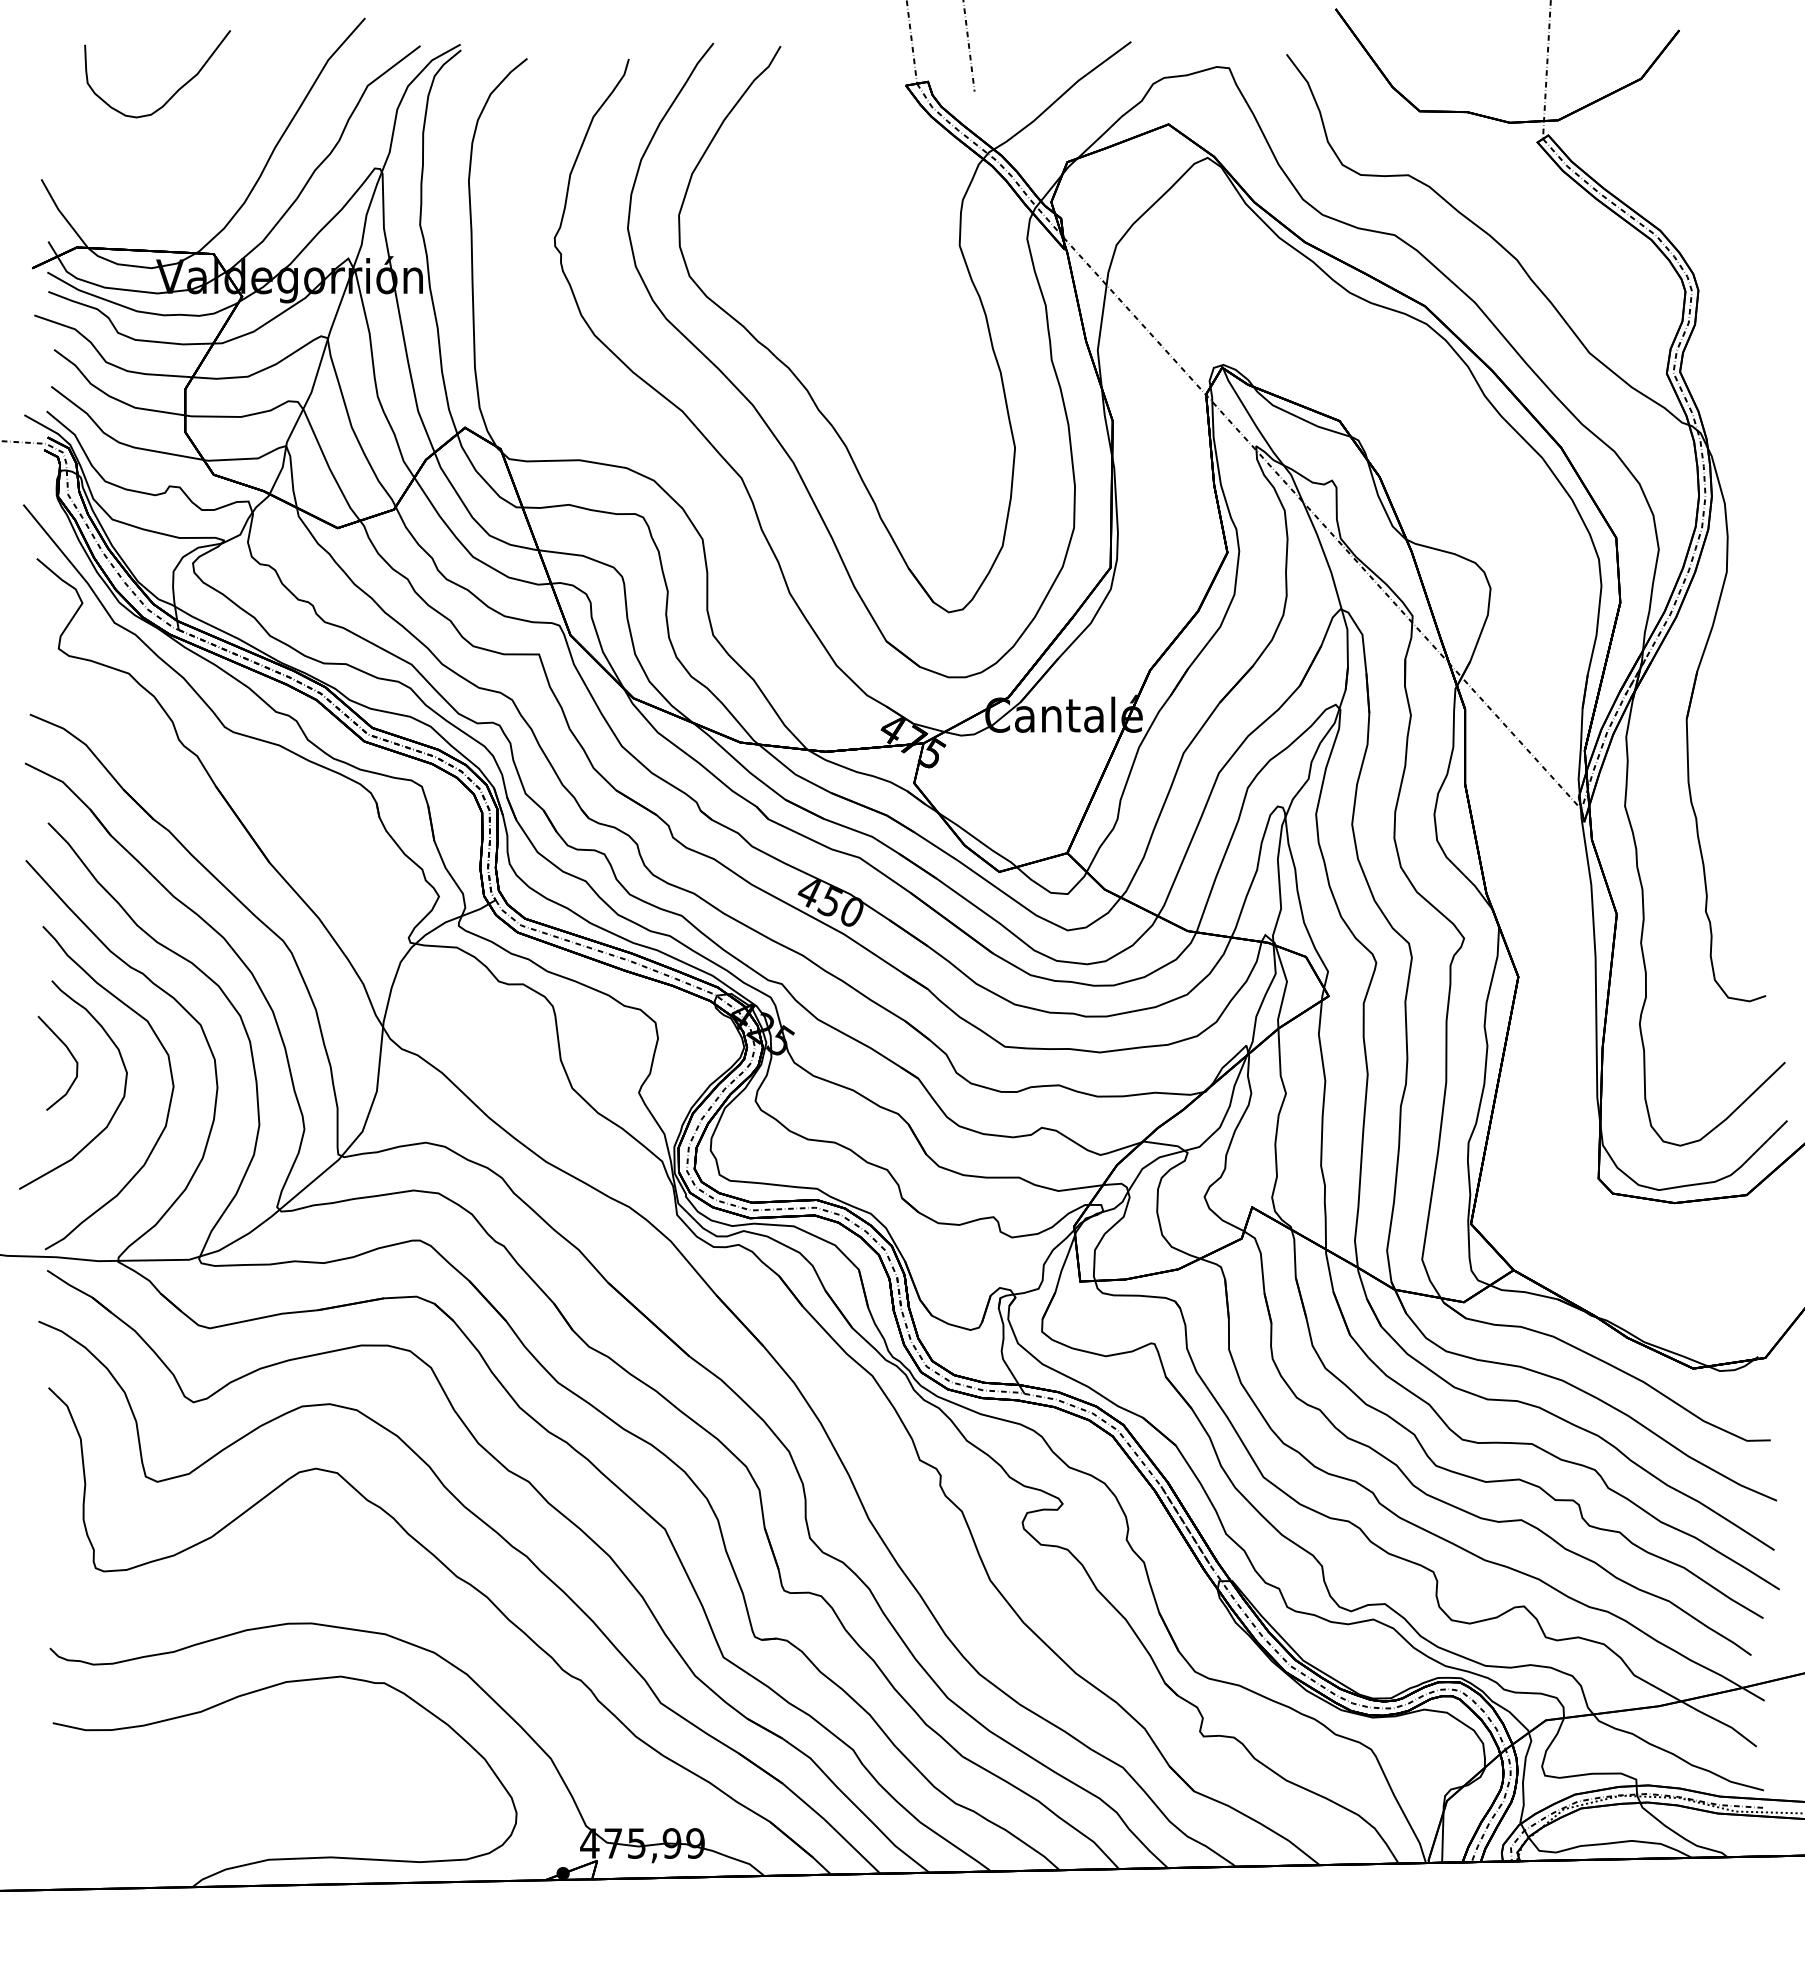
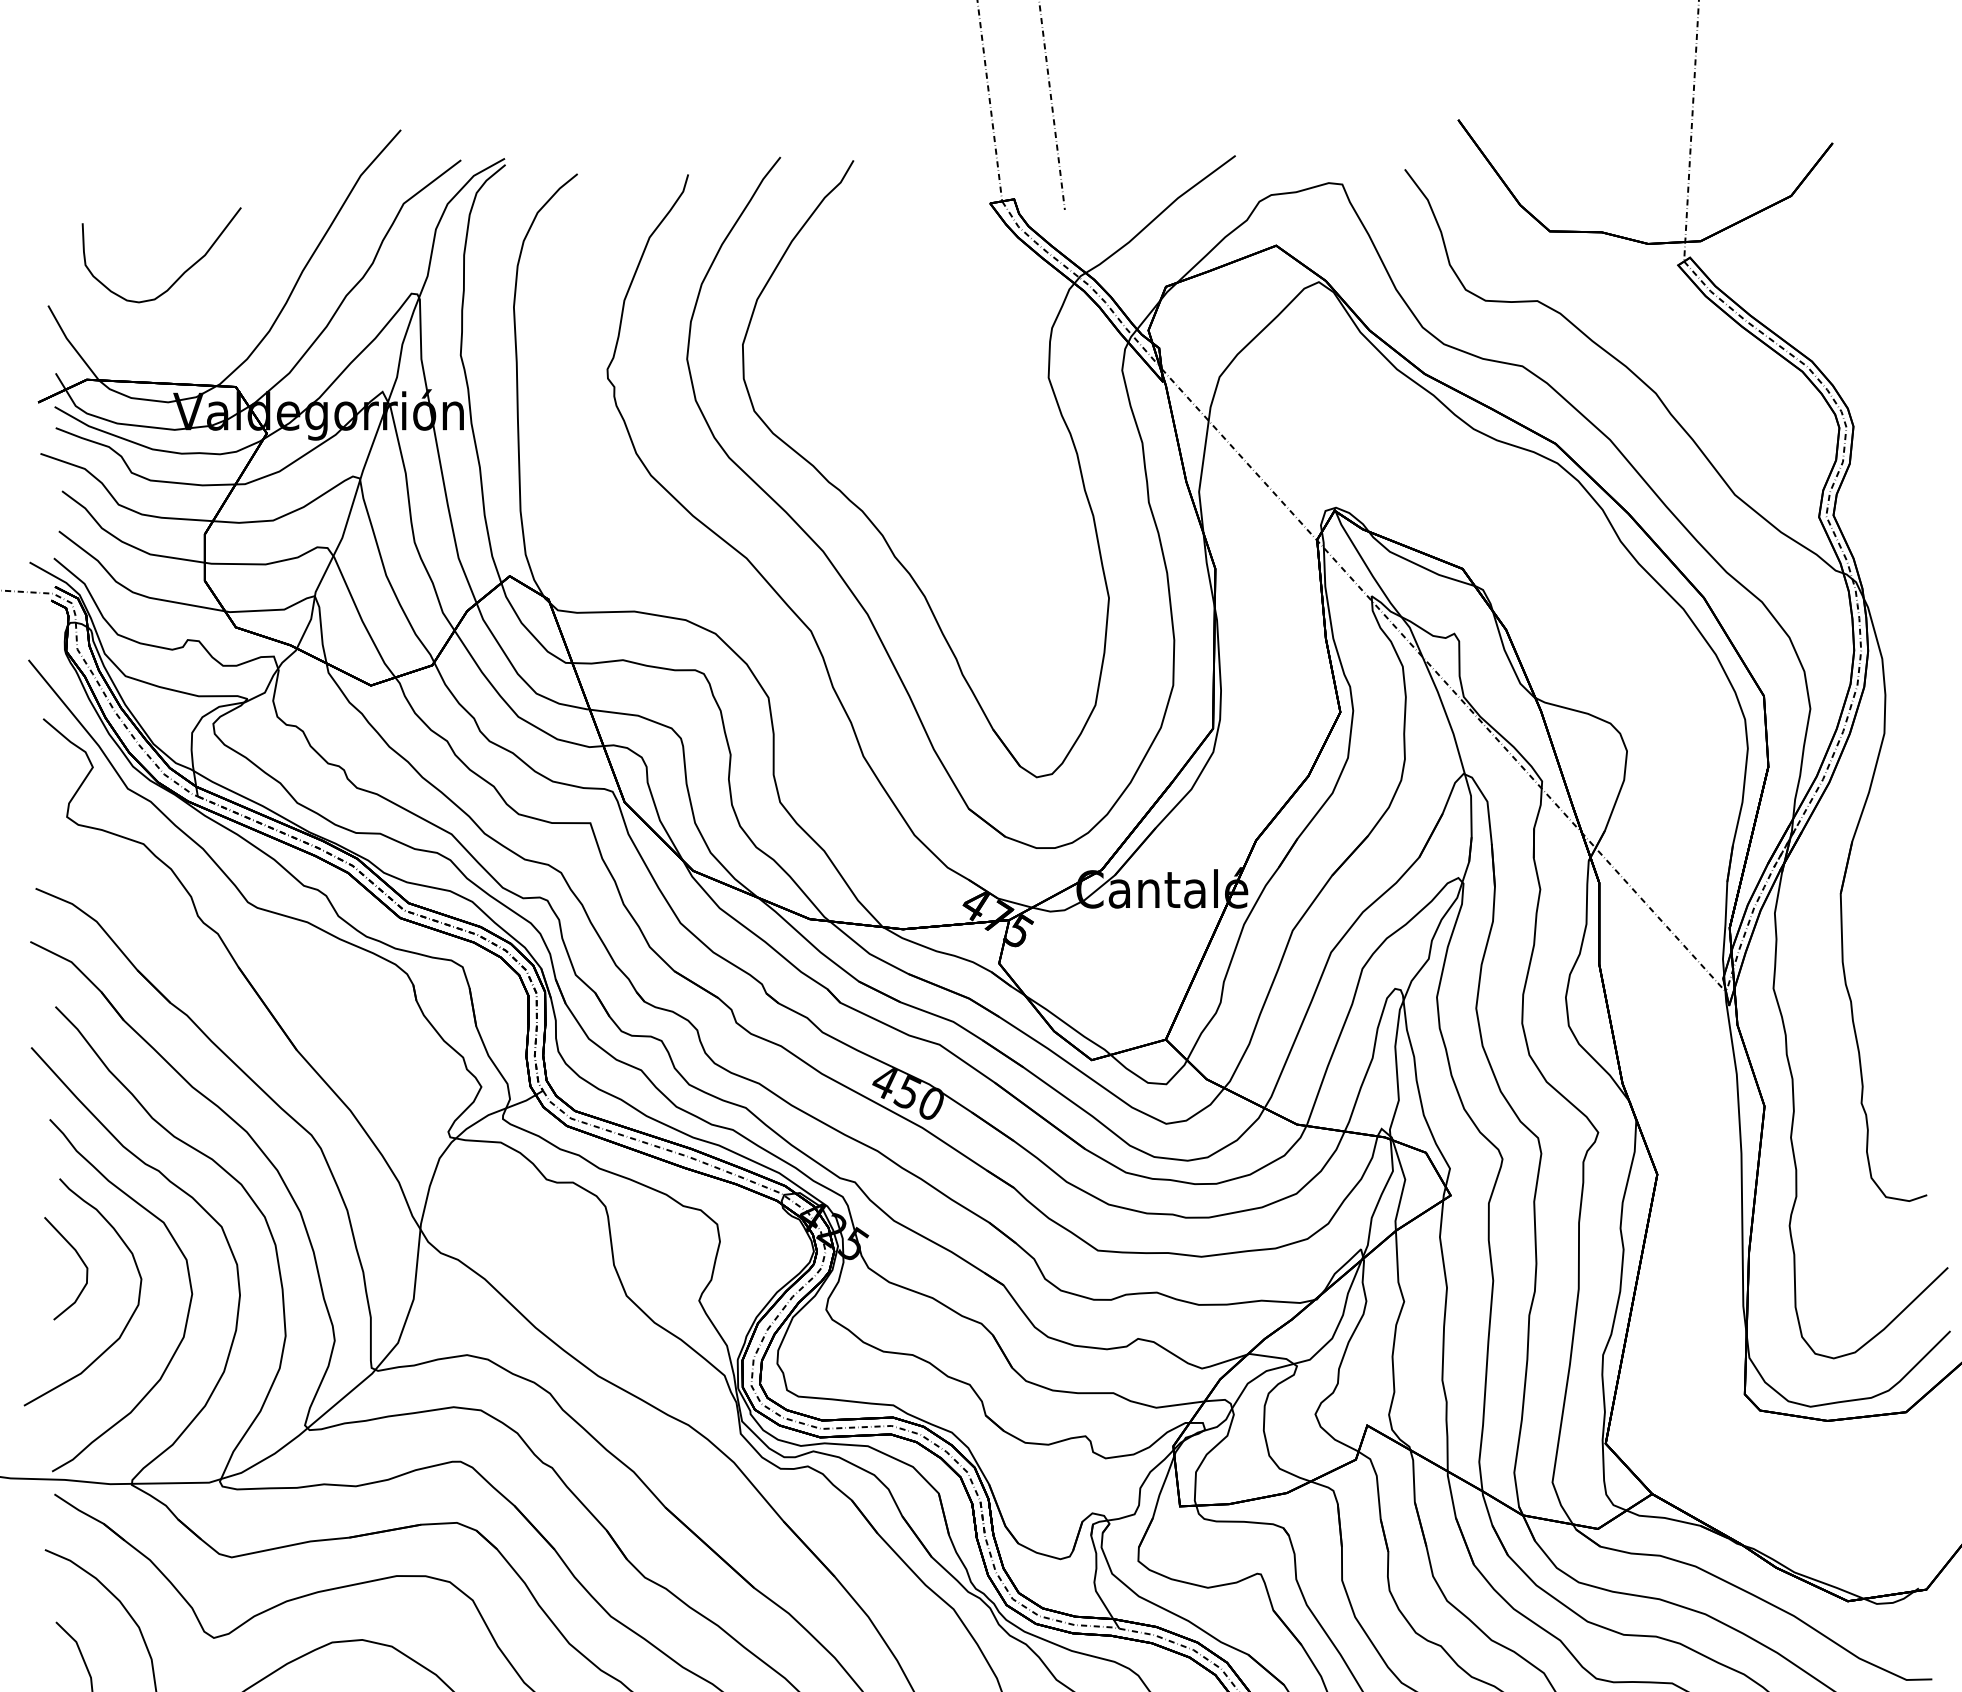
curve: (175, 91) -> (181, 274), moved

